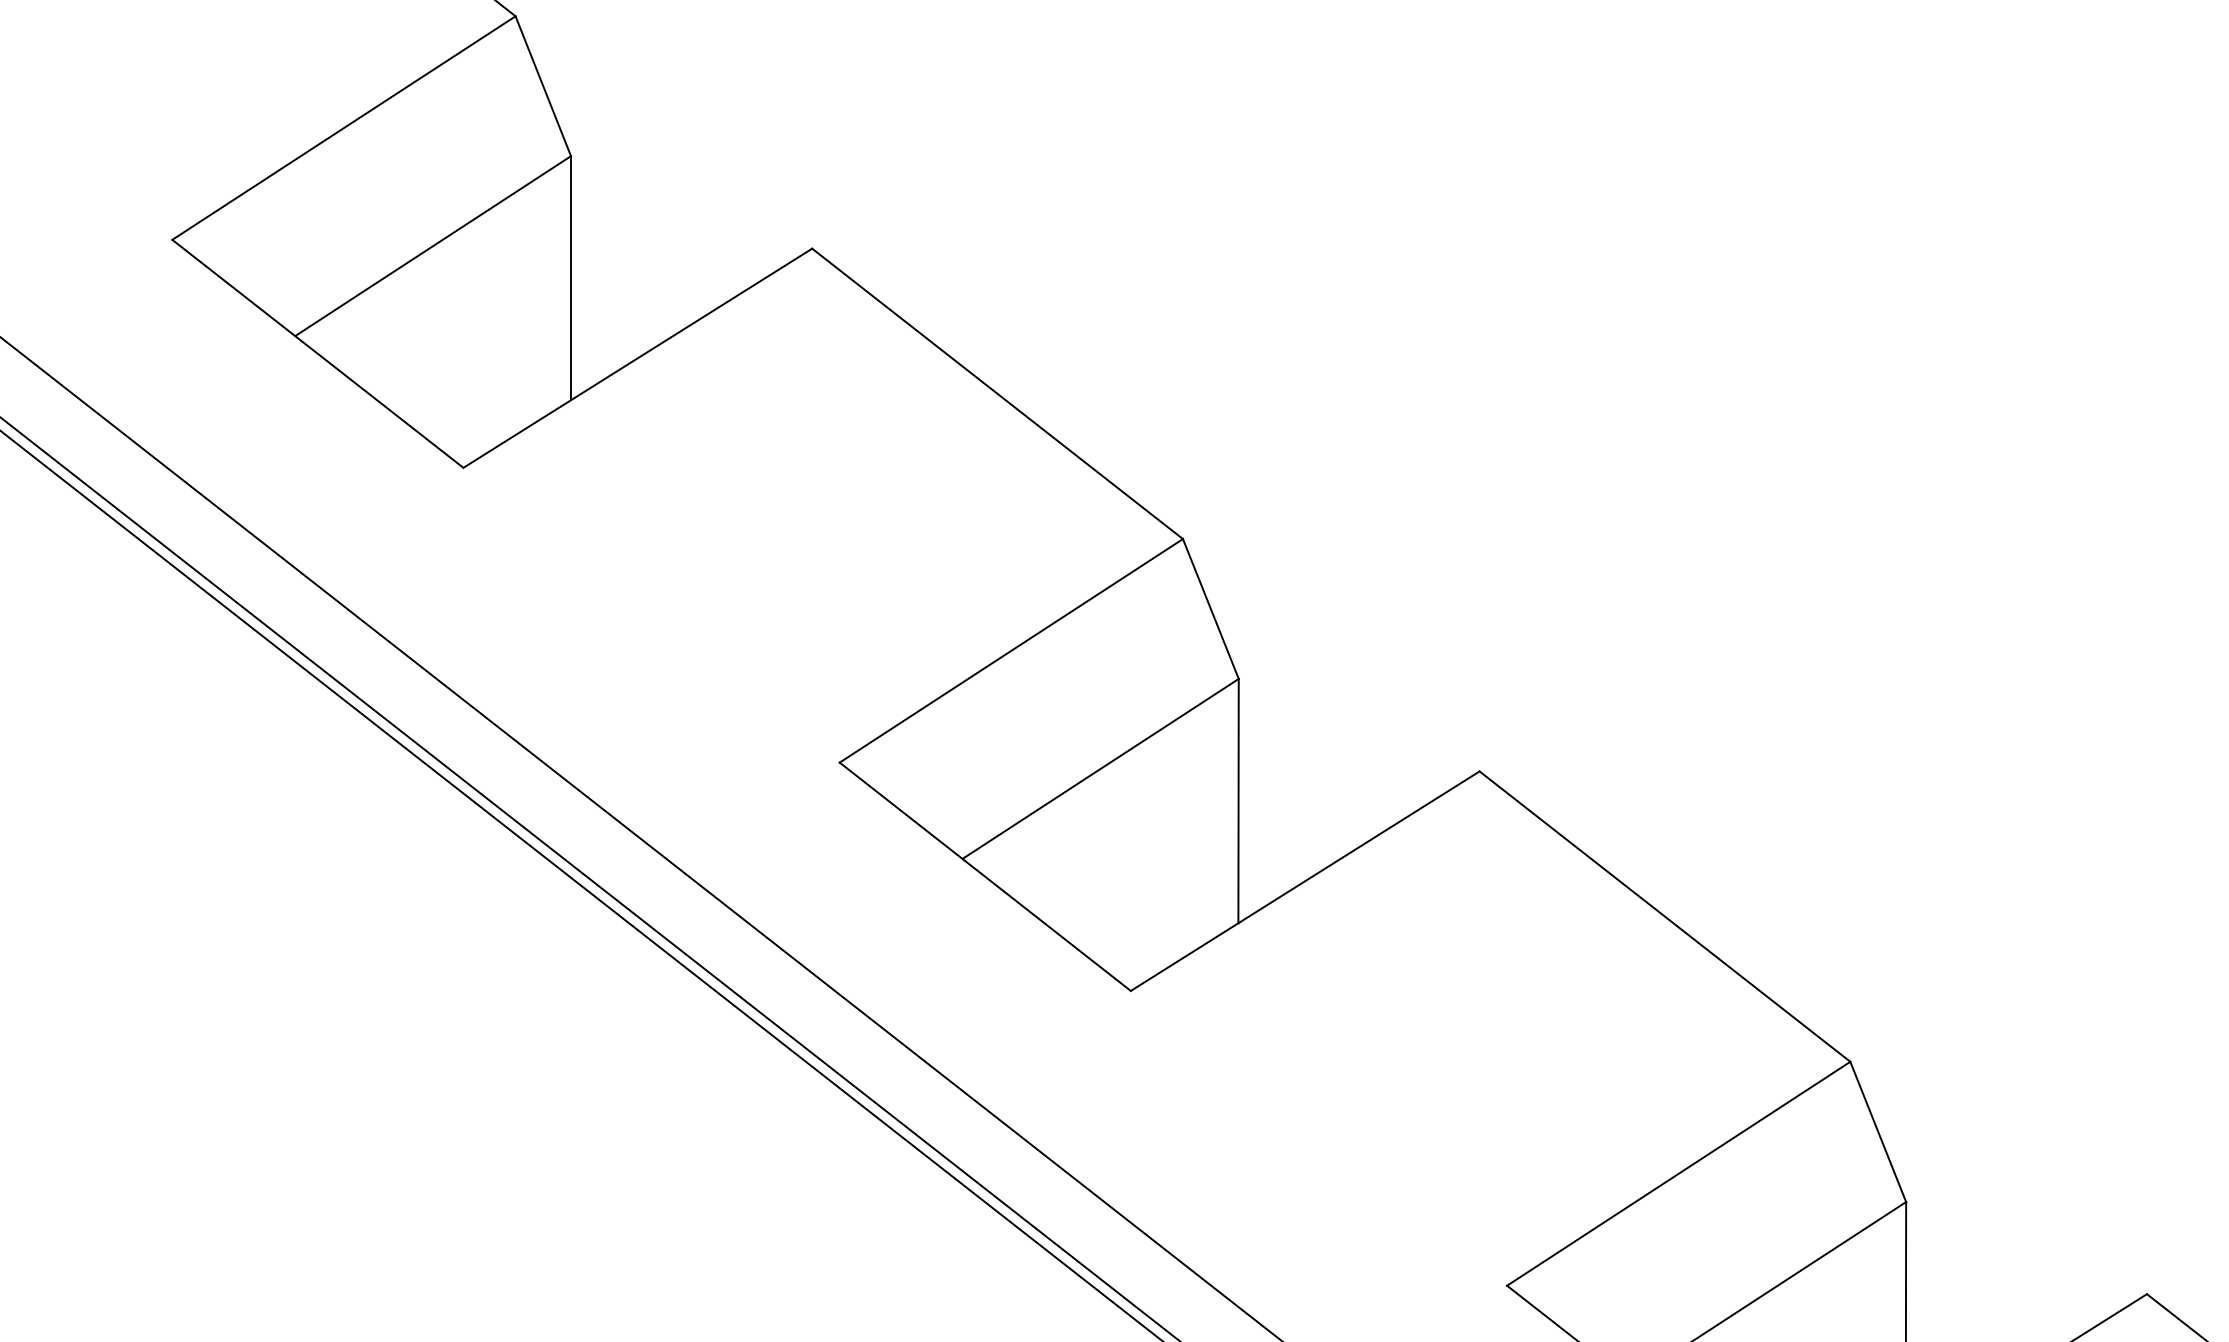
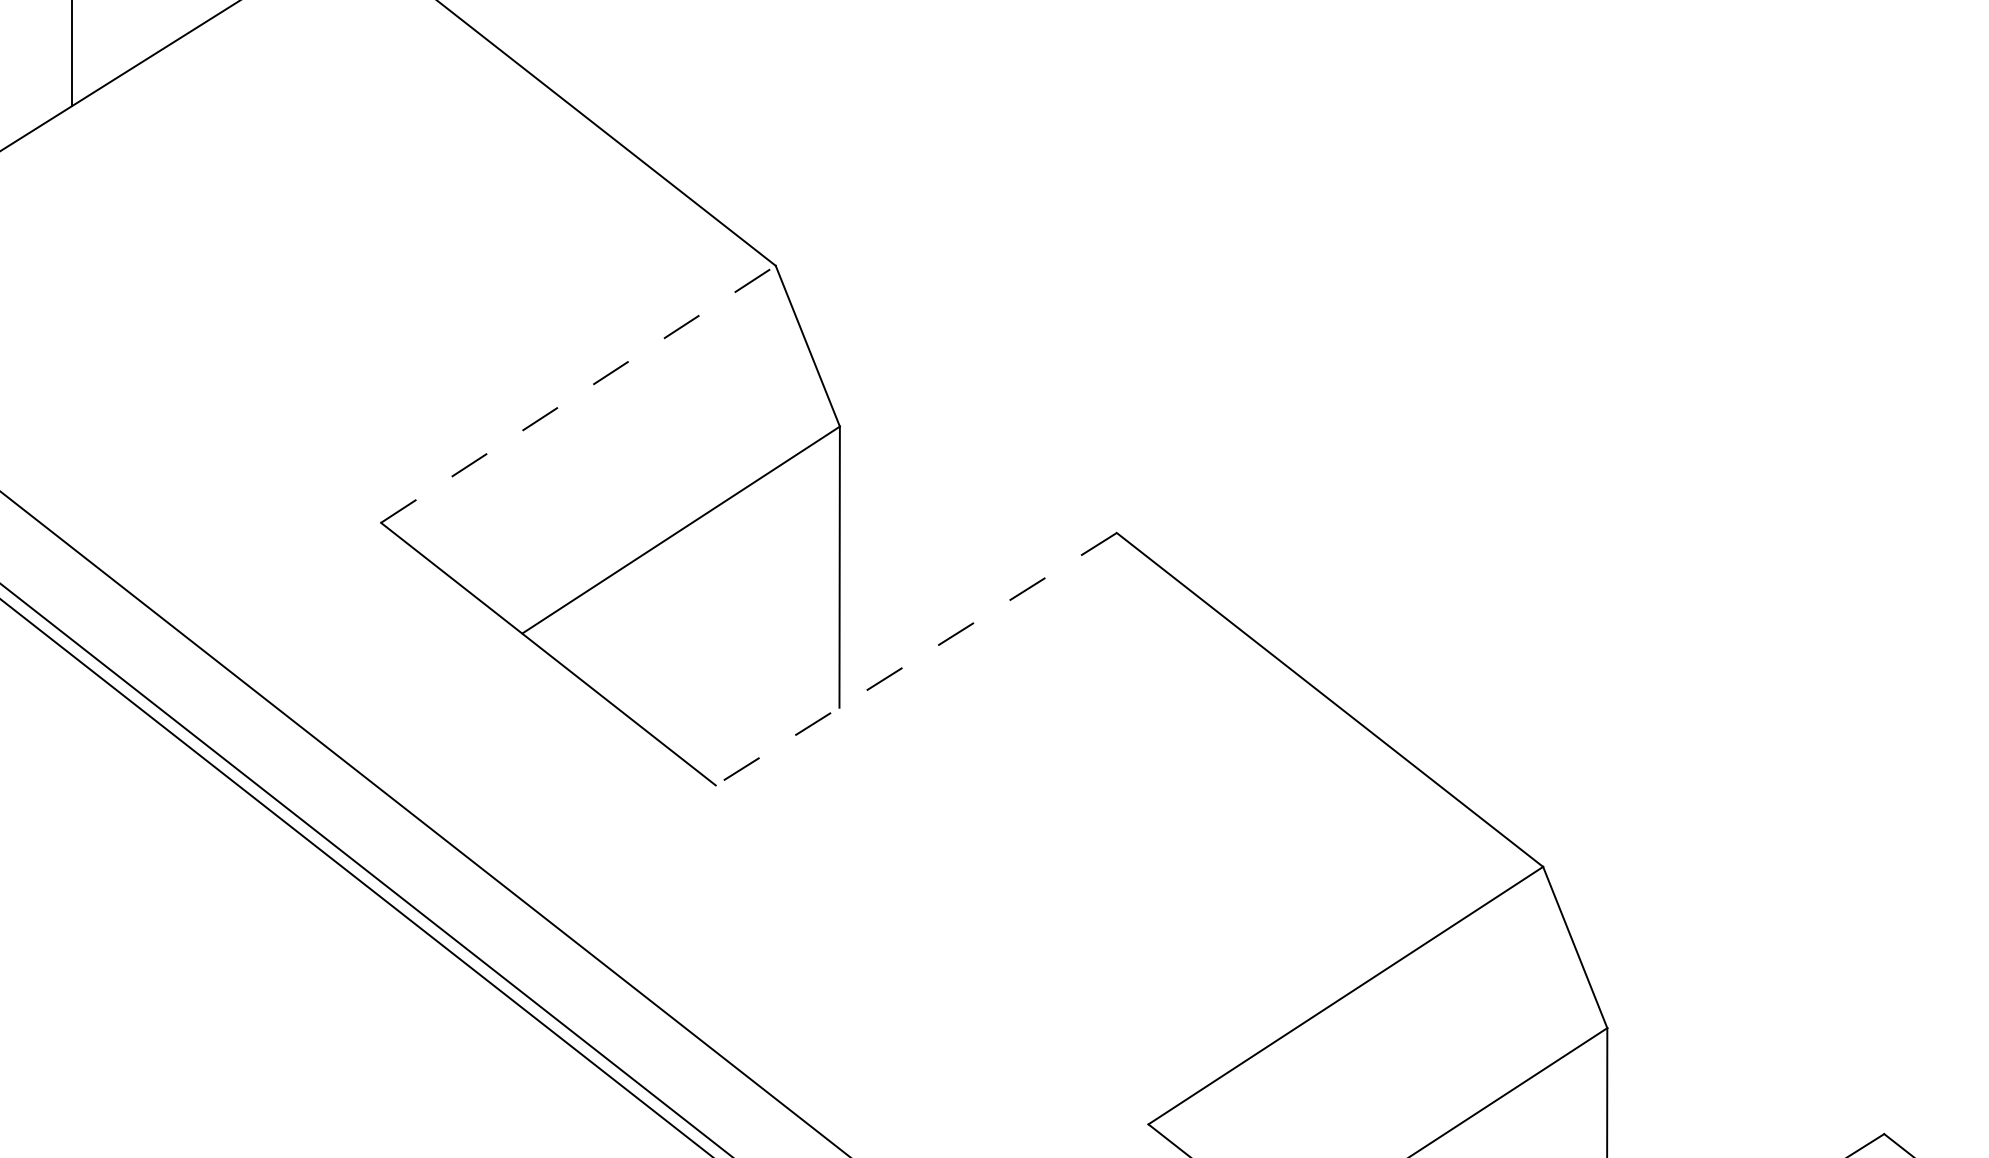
line: (1011, 650) -> (578, 393), solid -> dashed
line: (1304, 881) -> (915, 659), solid -> dashed

